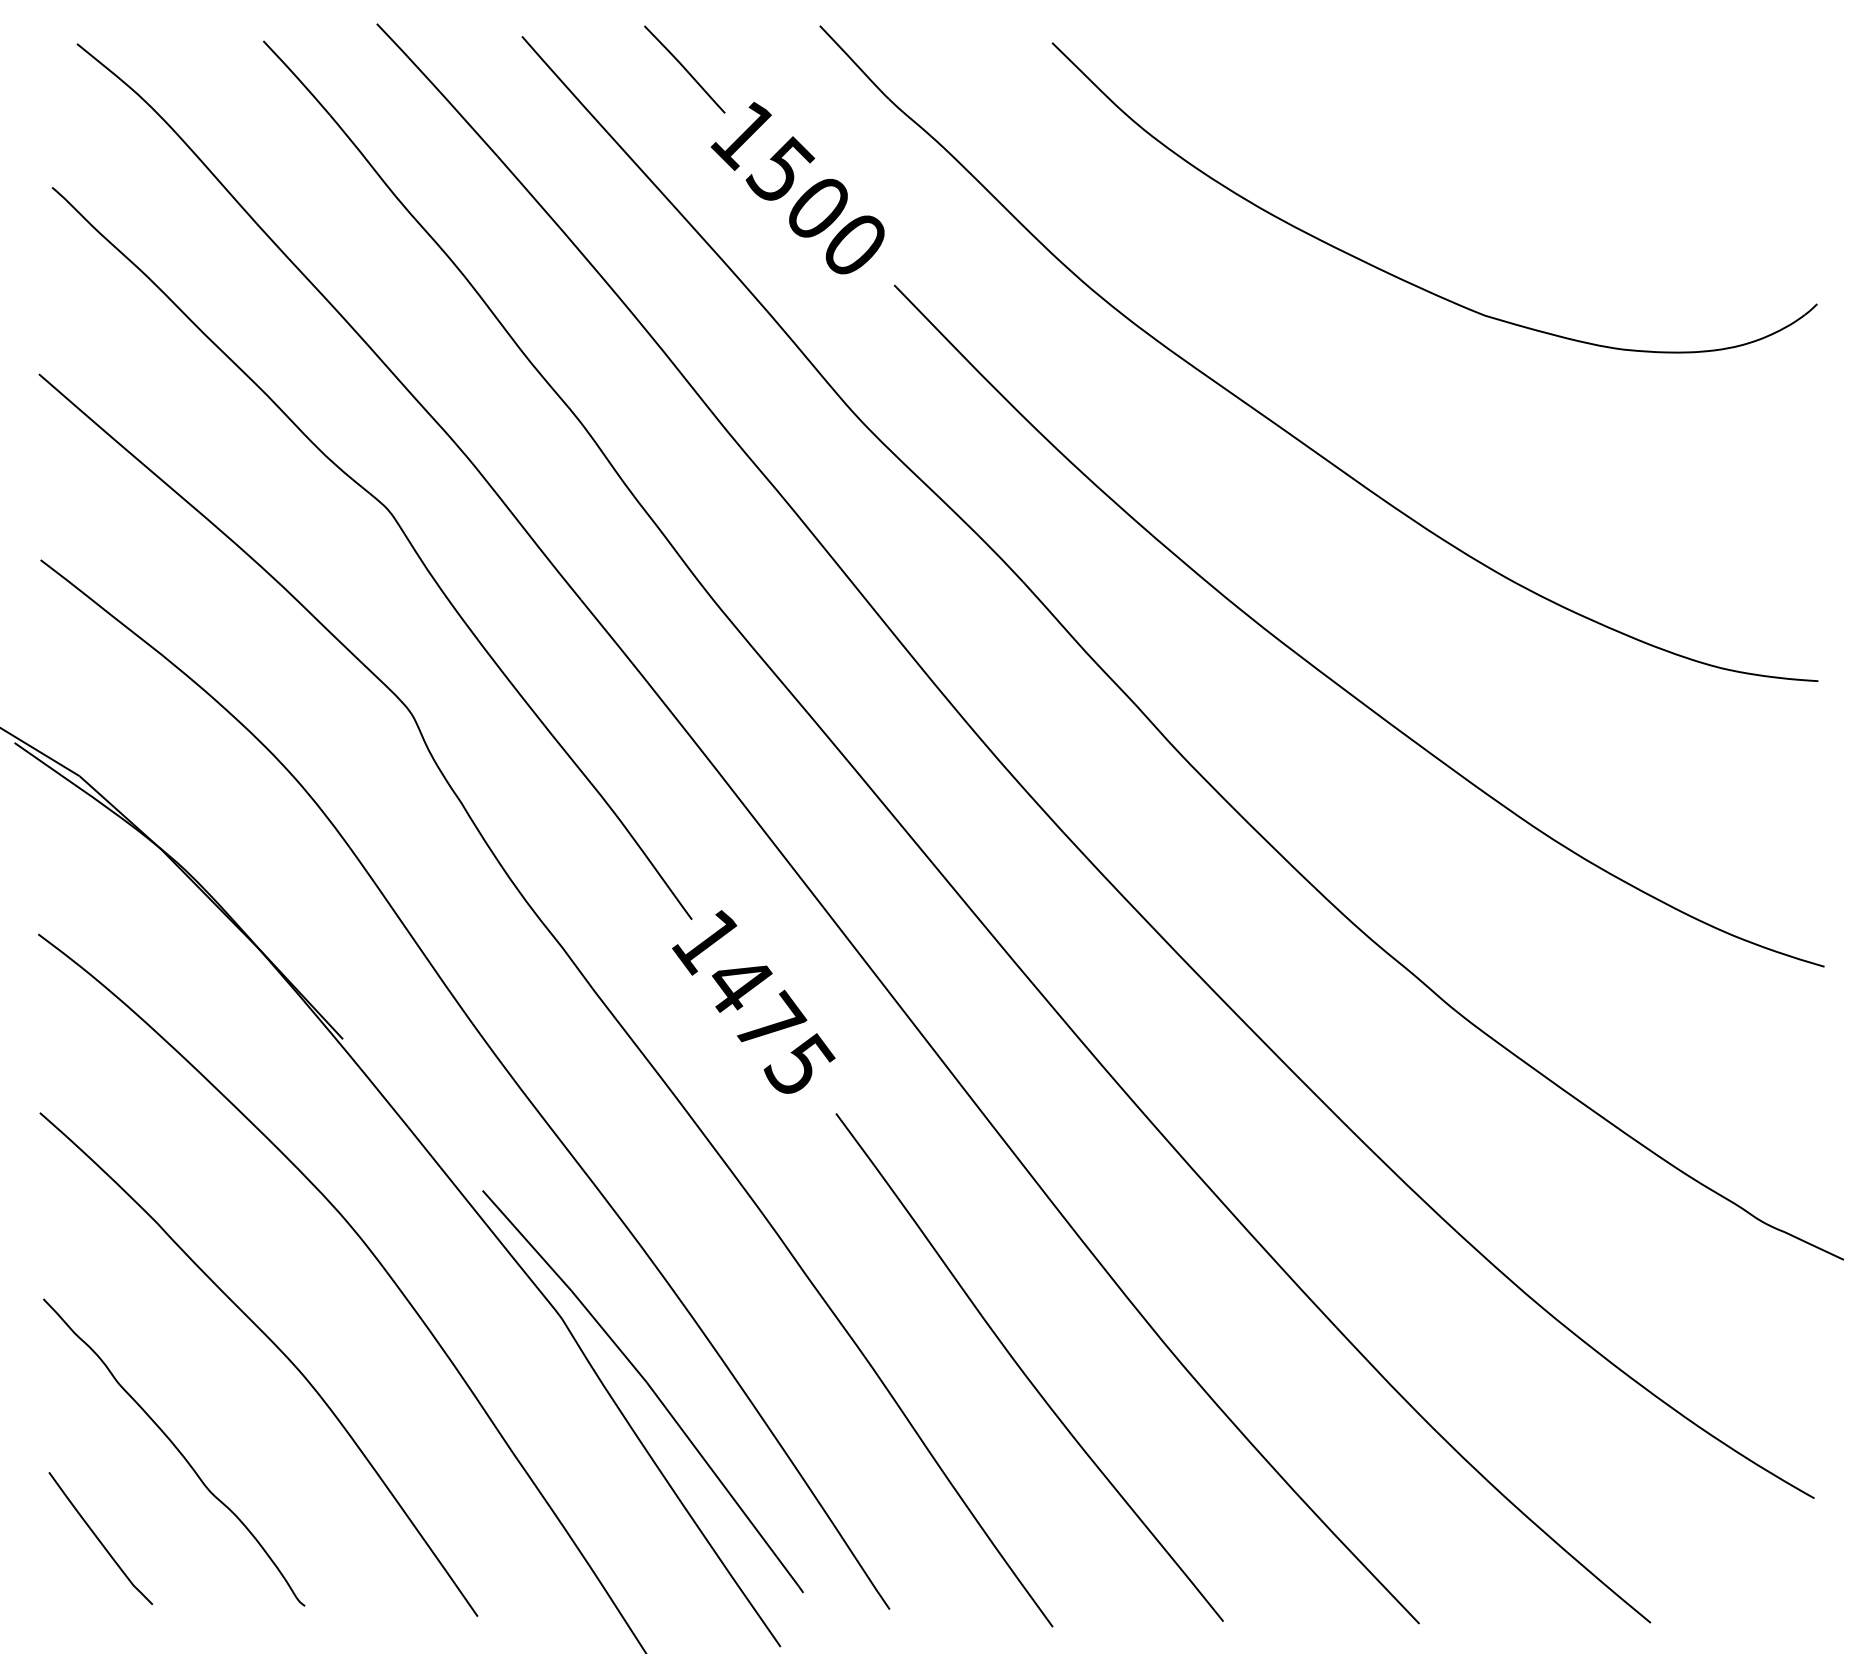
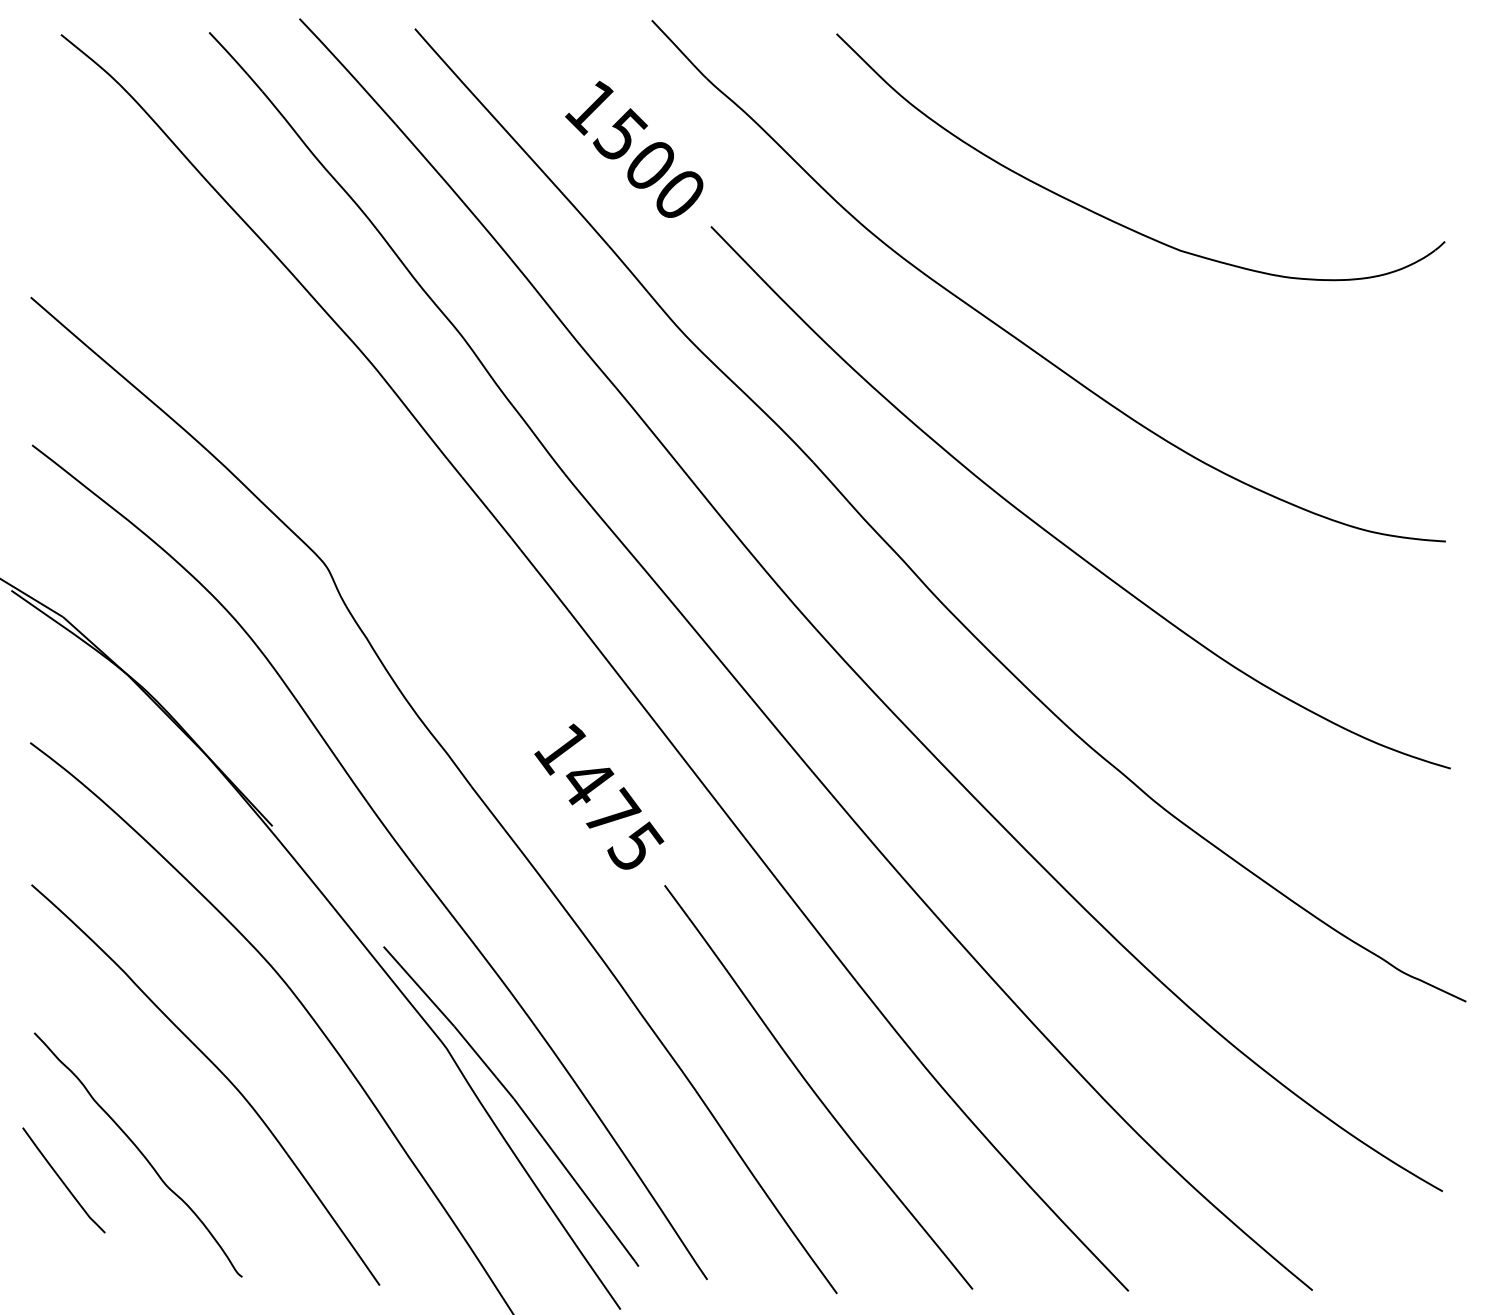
line: (684, 70) -> (544, 55), removed
part: (401, 532) -> (319, 423), removed
curve: (98, 1538) -> (62, 1180), moved

